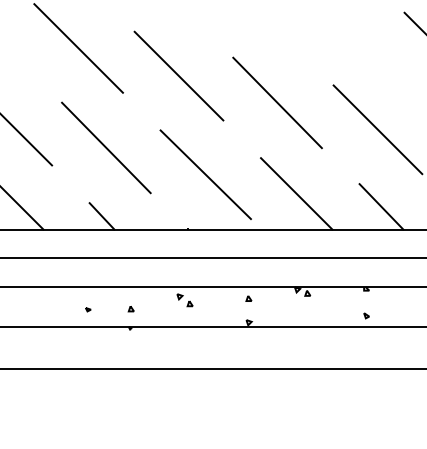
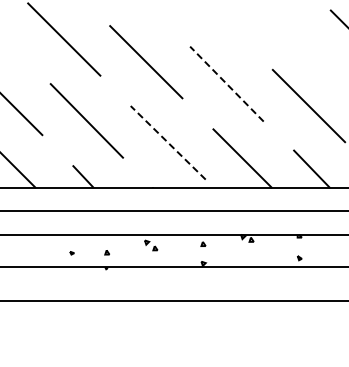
line: (277, 103) -> (226, 84), solid -> dashed
line: (206, 174) -> (168, 142), solid -> dashed

